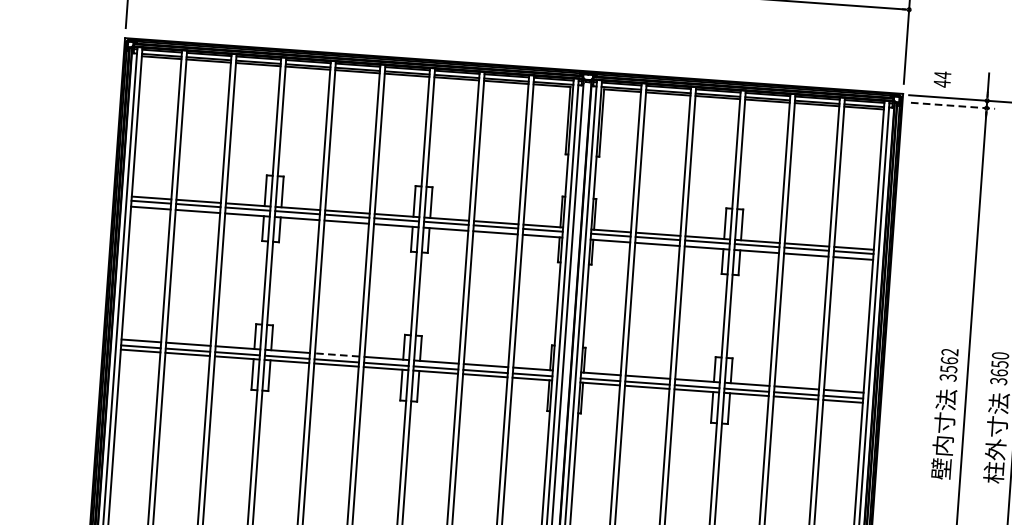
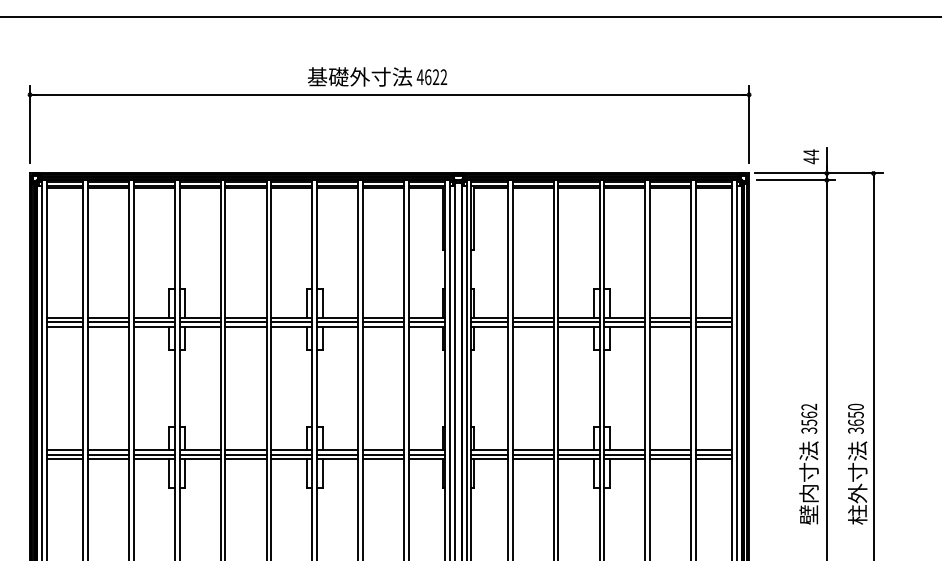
text: (941, 79) -> (810, 156), moved
line: (952, 106) -> (795, 180), dashed -> solid
line: (336, 354) -> (245, 449), dashed -> solid

